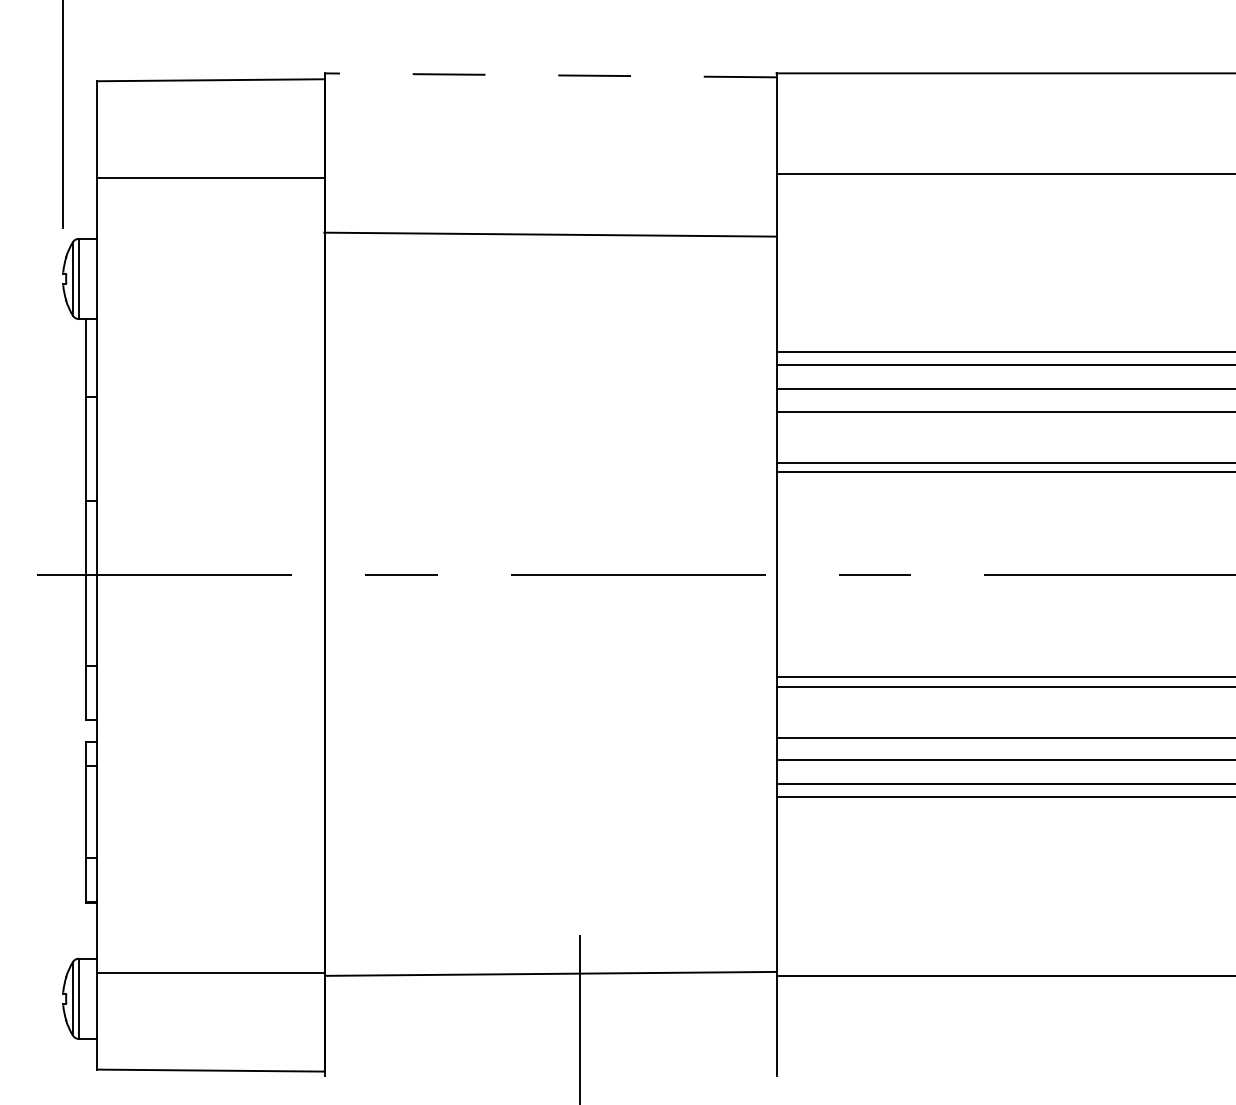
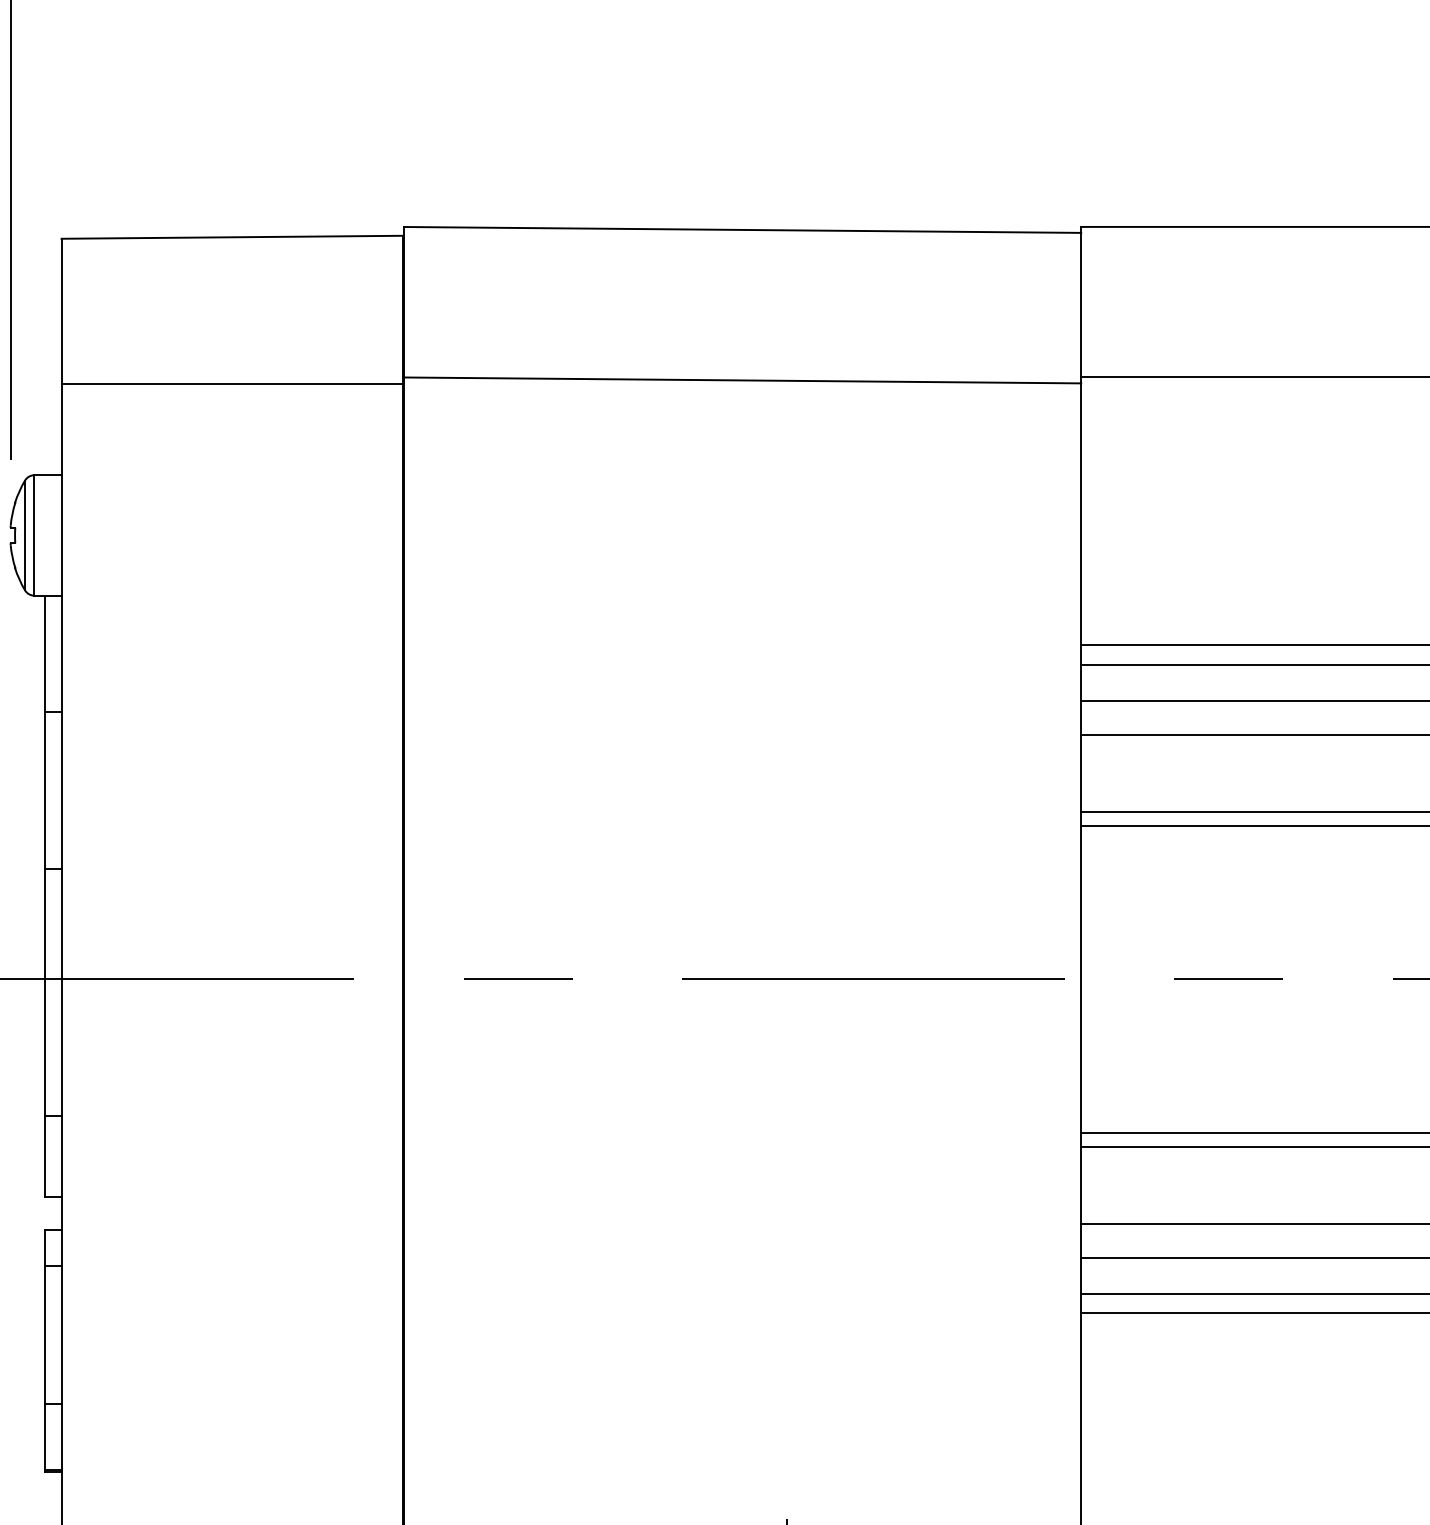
line: (550, 75) -> (741, 230), dashed -> solid
line: (549, 234) -> (741, 380), moved

